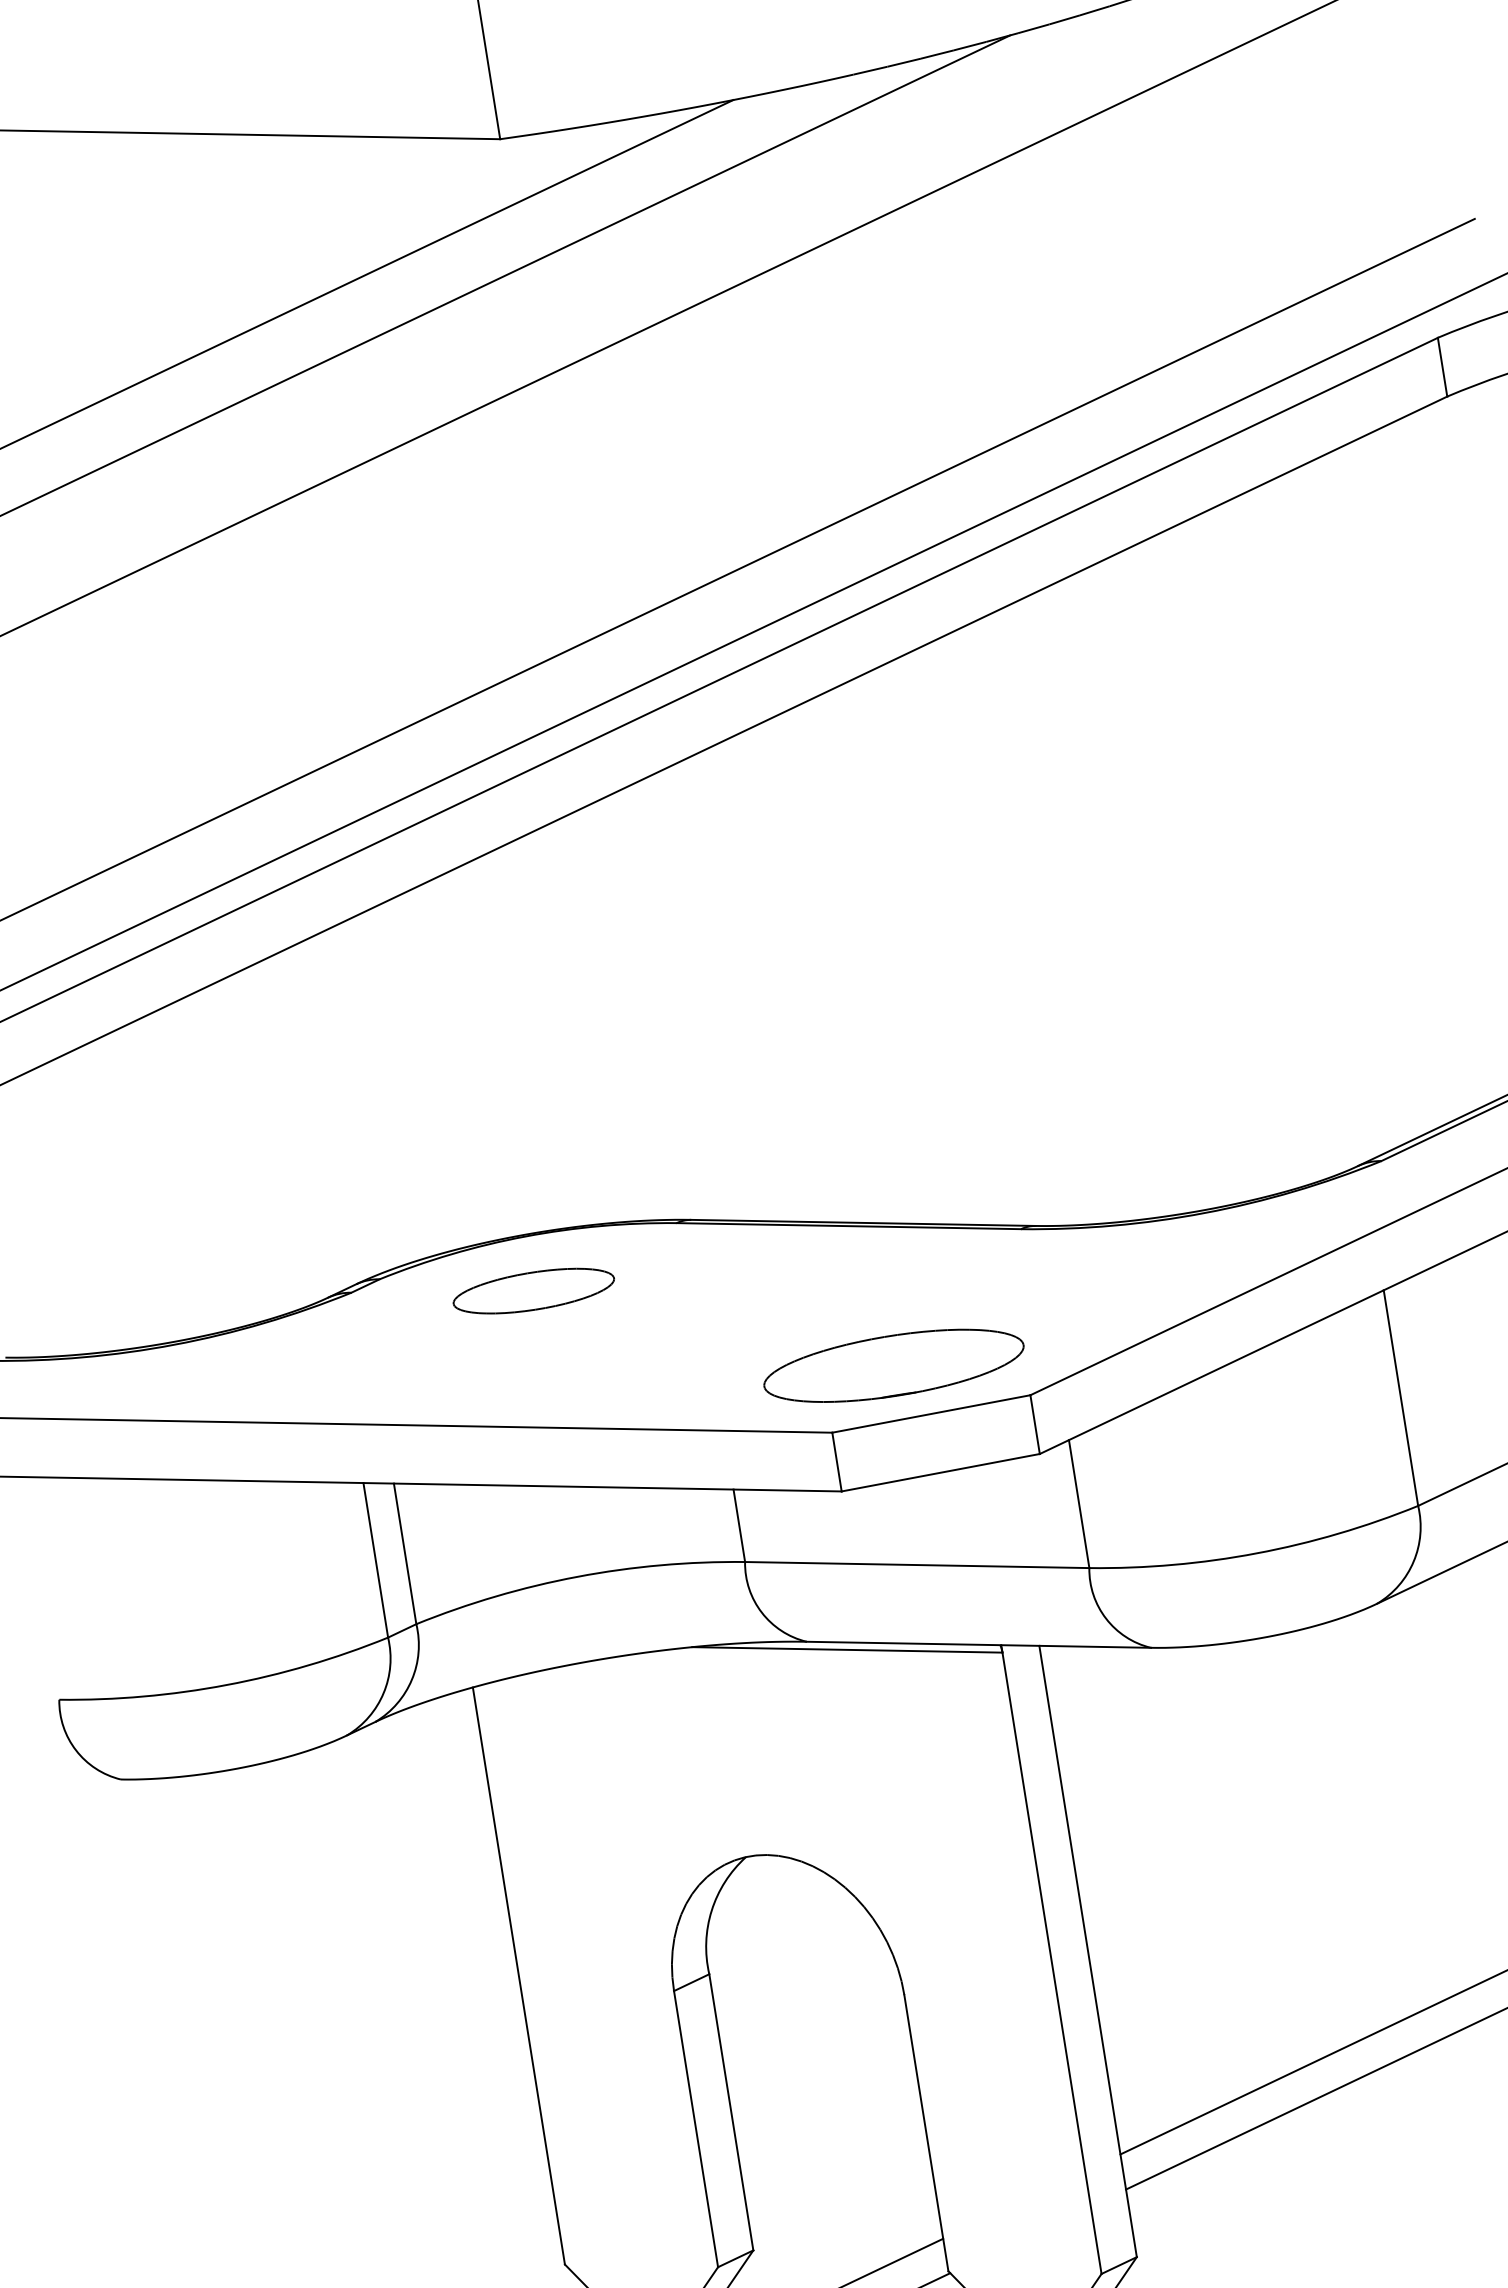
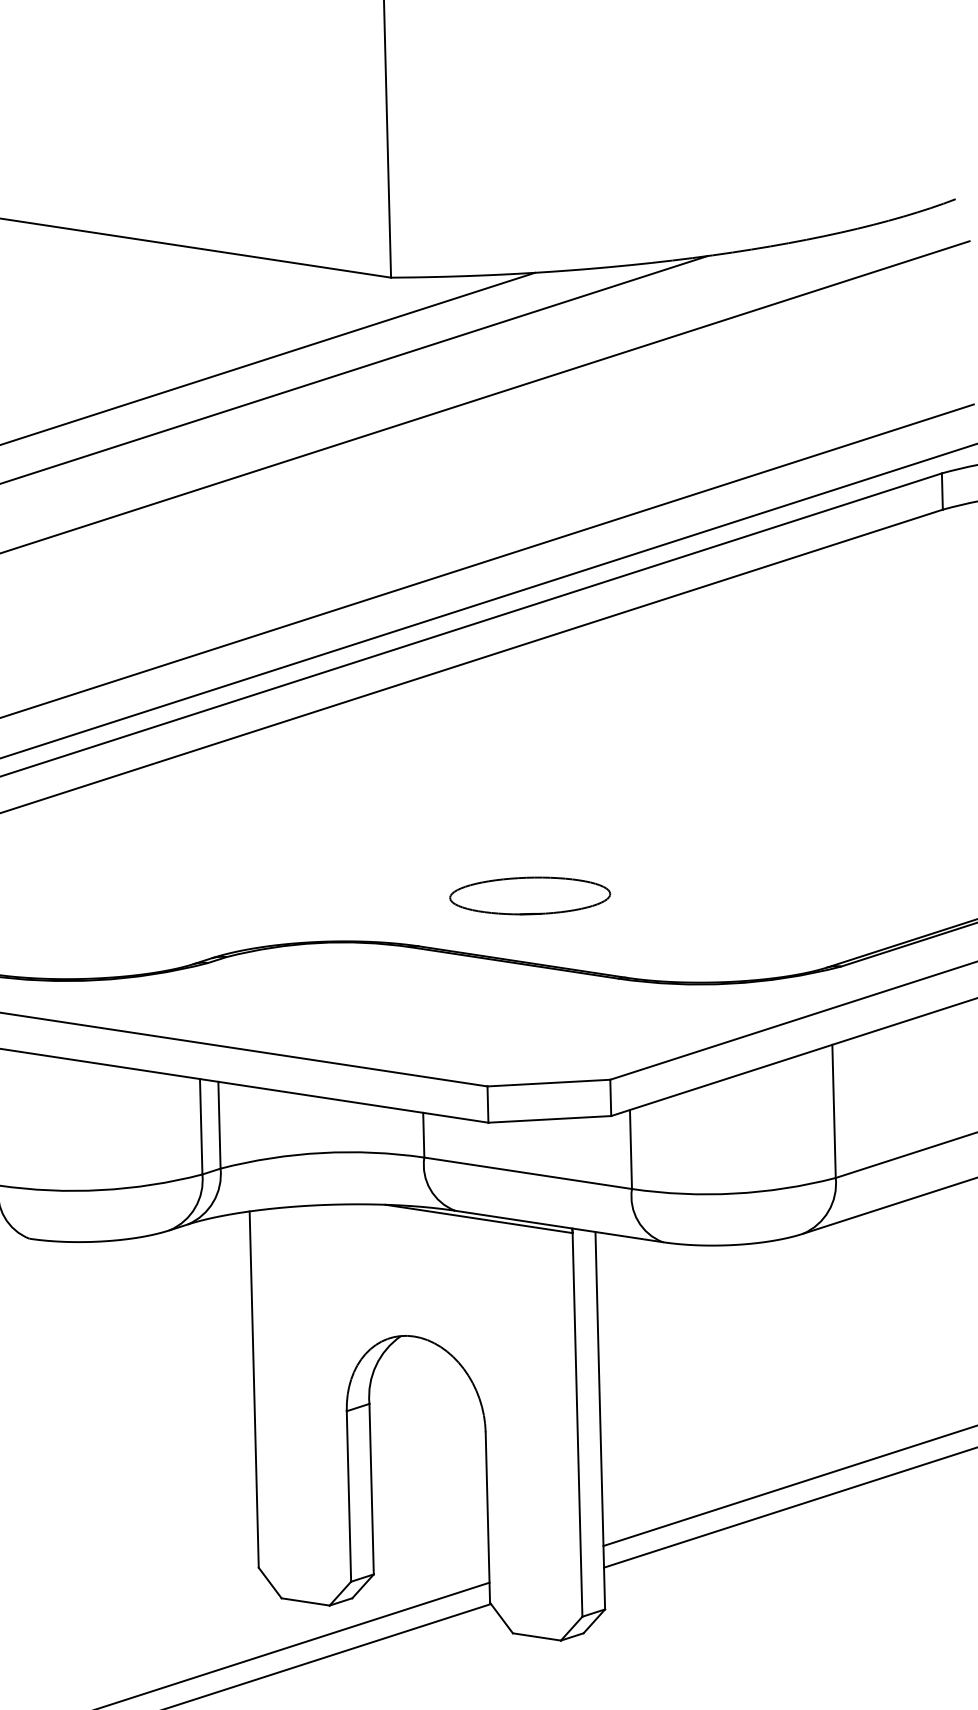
part: (533, 1290) -> (318, 976), removed
part: (894, 1364) -> (530, 895), moved

